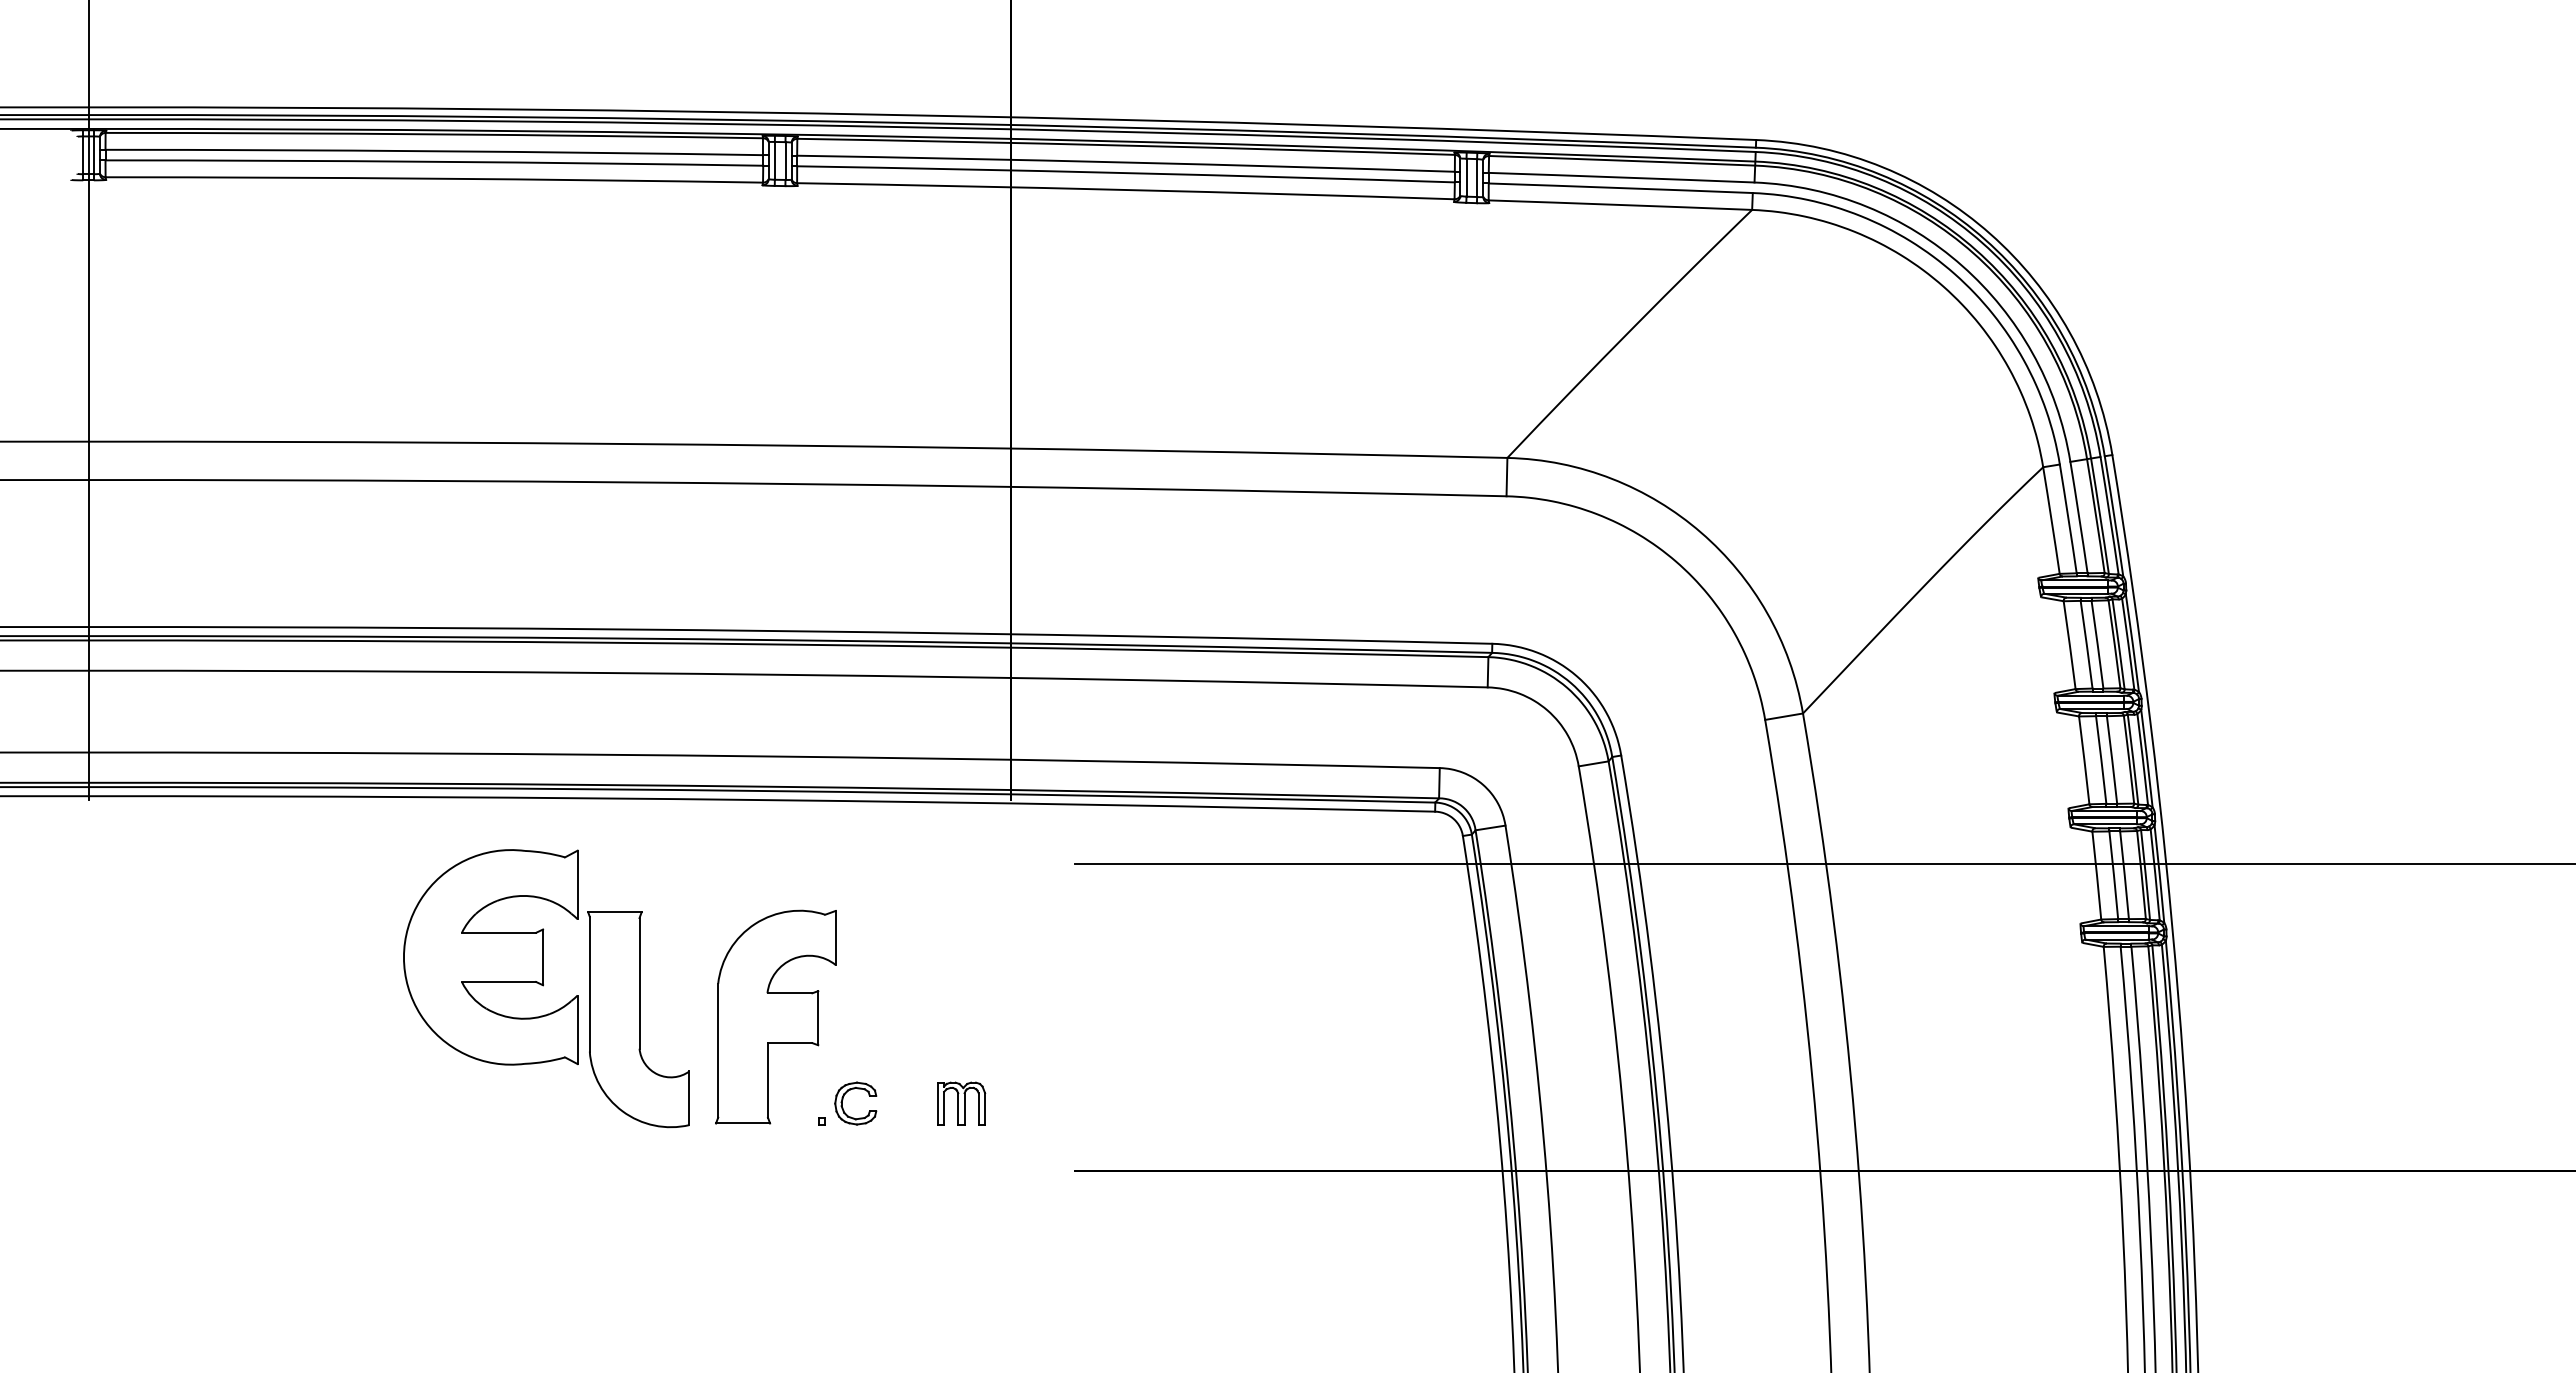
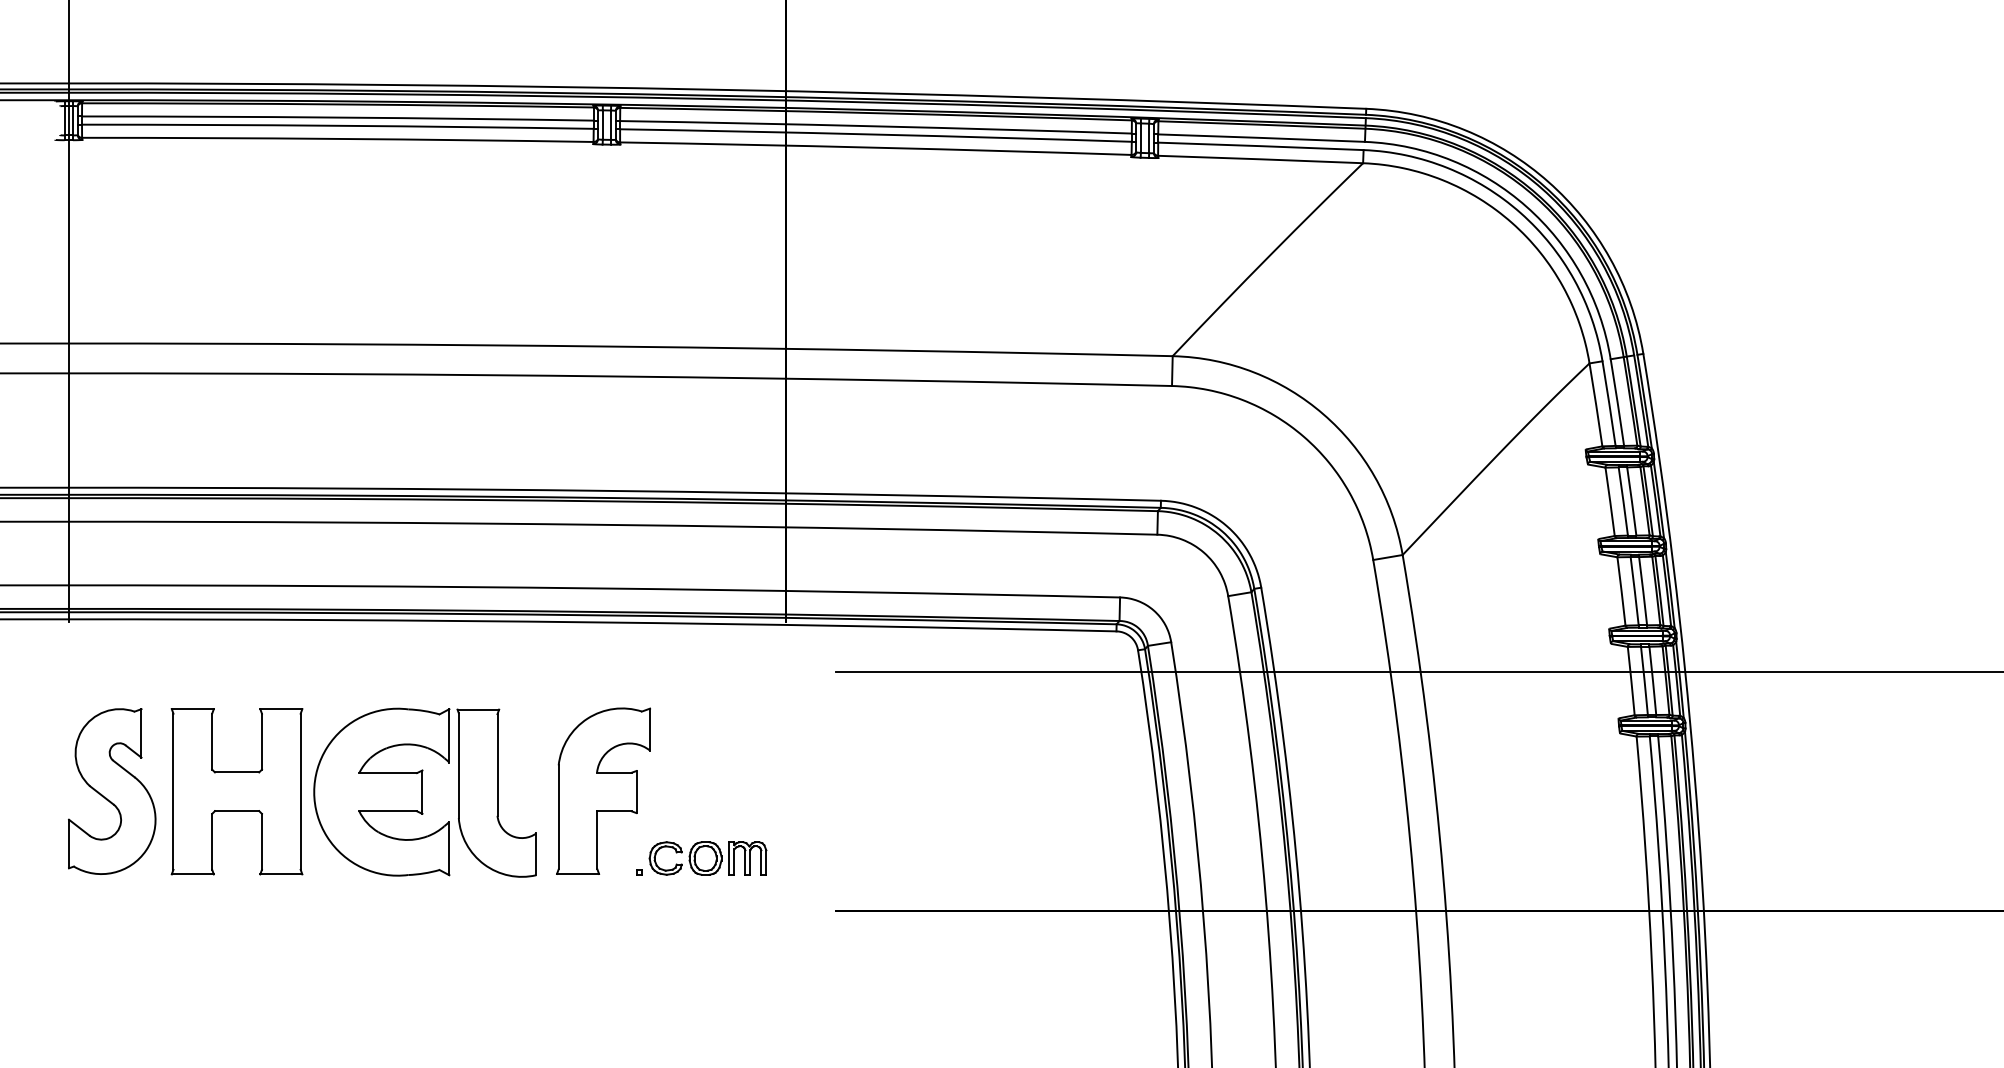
part: (490, 957) -> (381, 792), moved
part: (143, 1017) -> (111, 791), added
part: (304, 1017) -> (236, 791), added
part: (906, 1103) -> (705, 858), added

